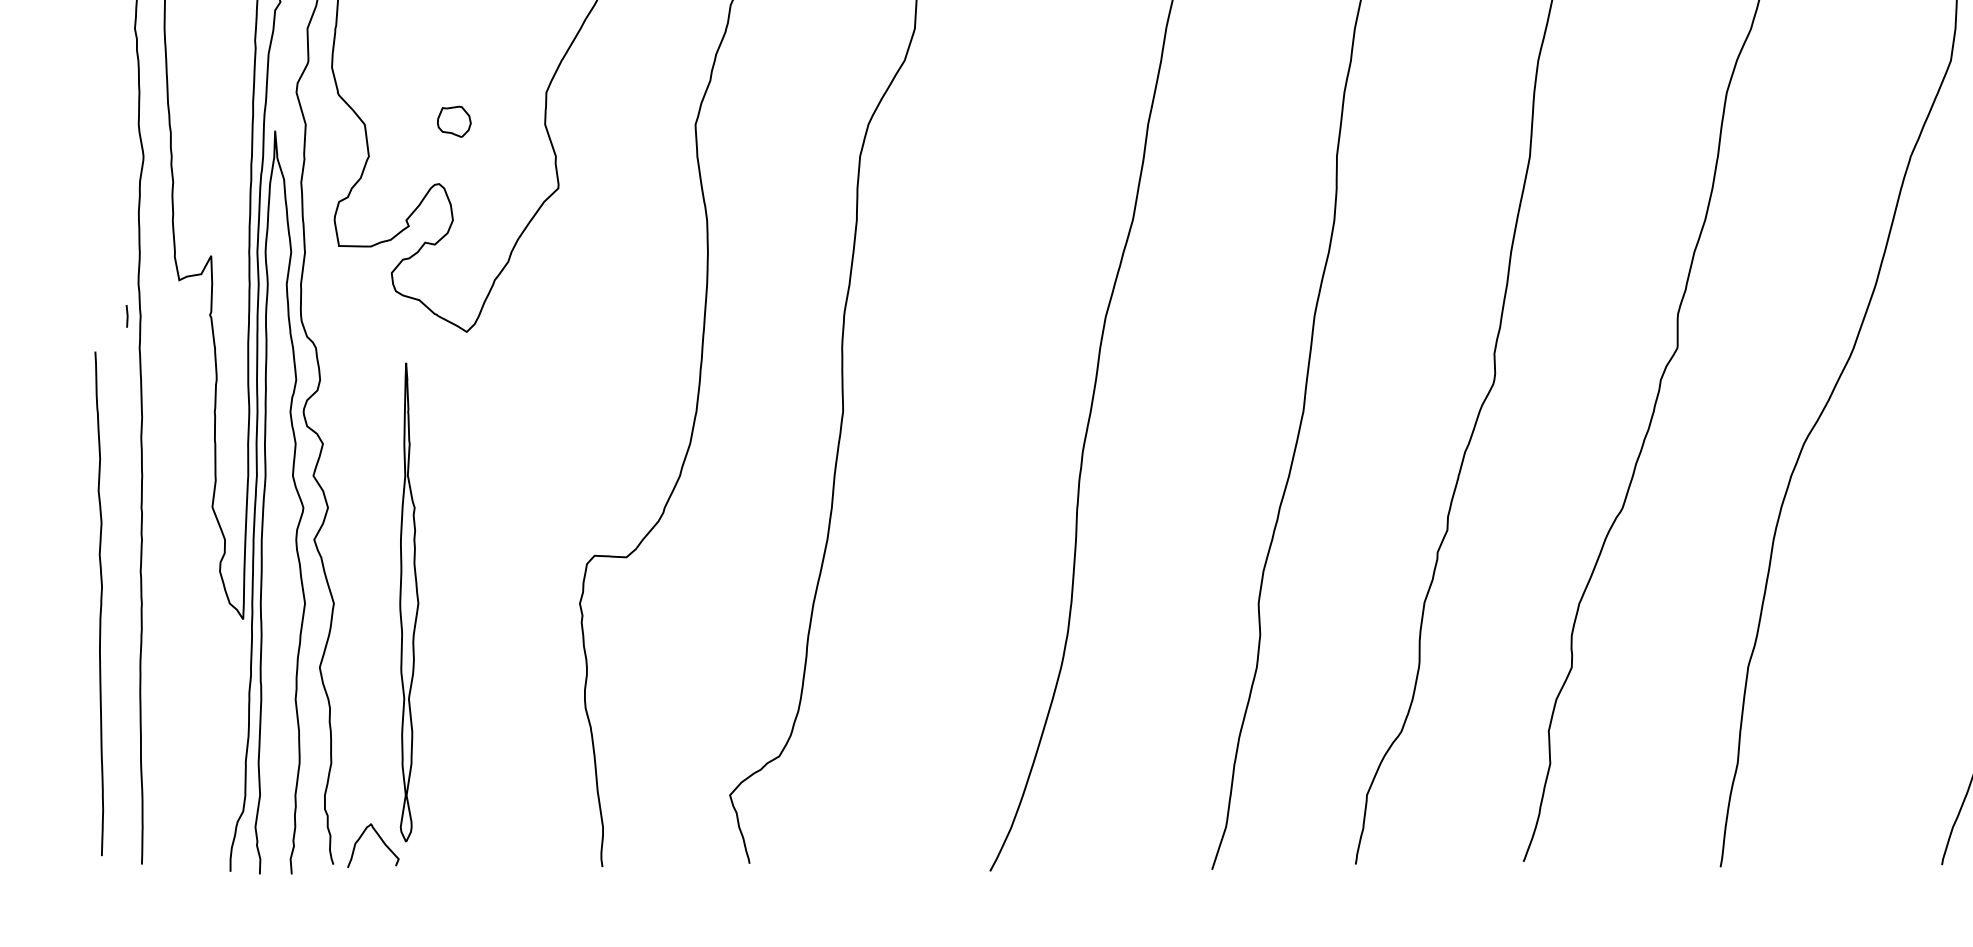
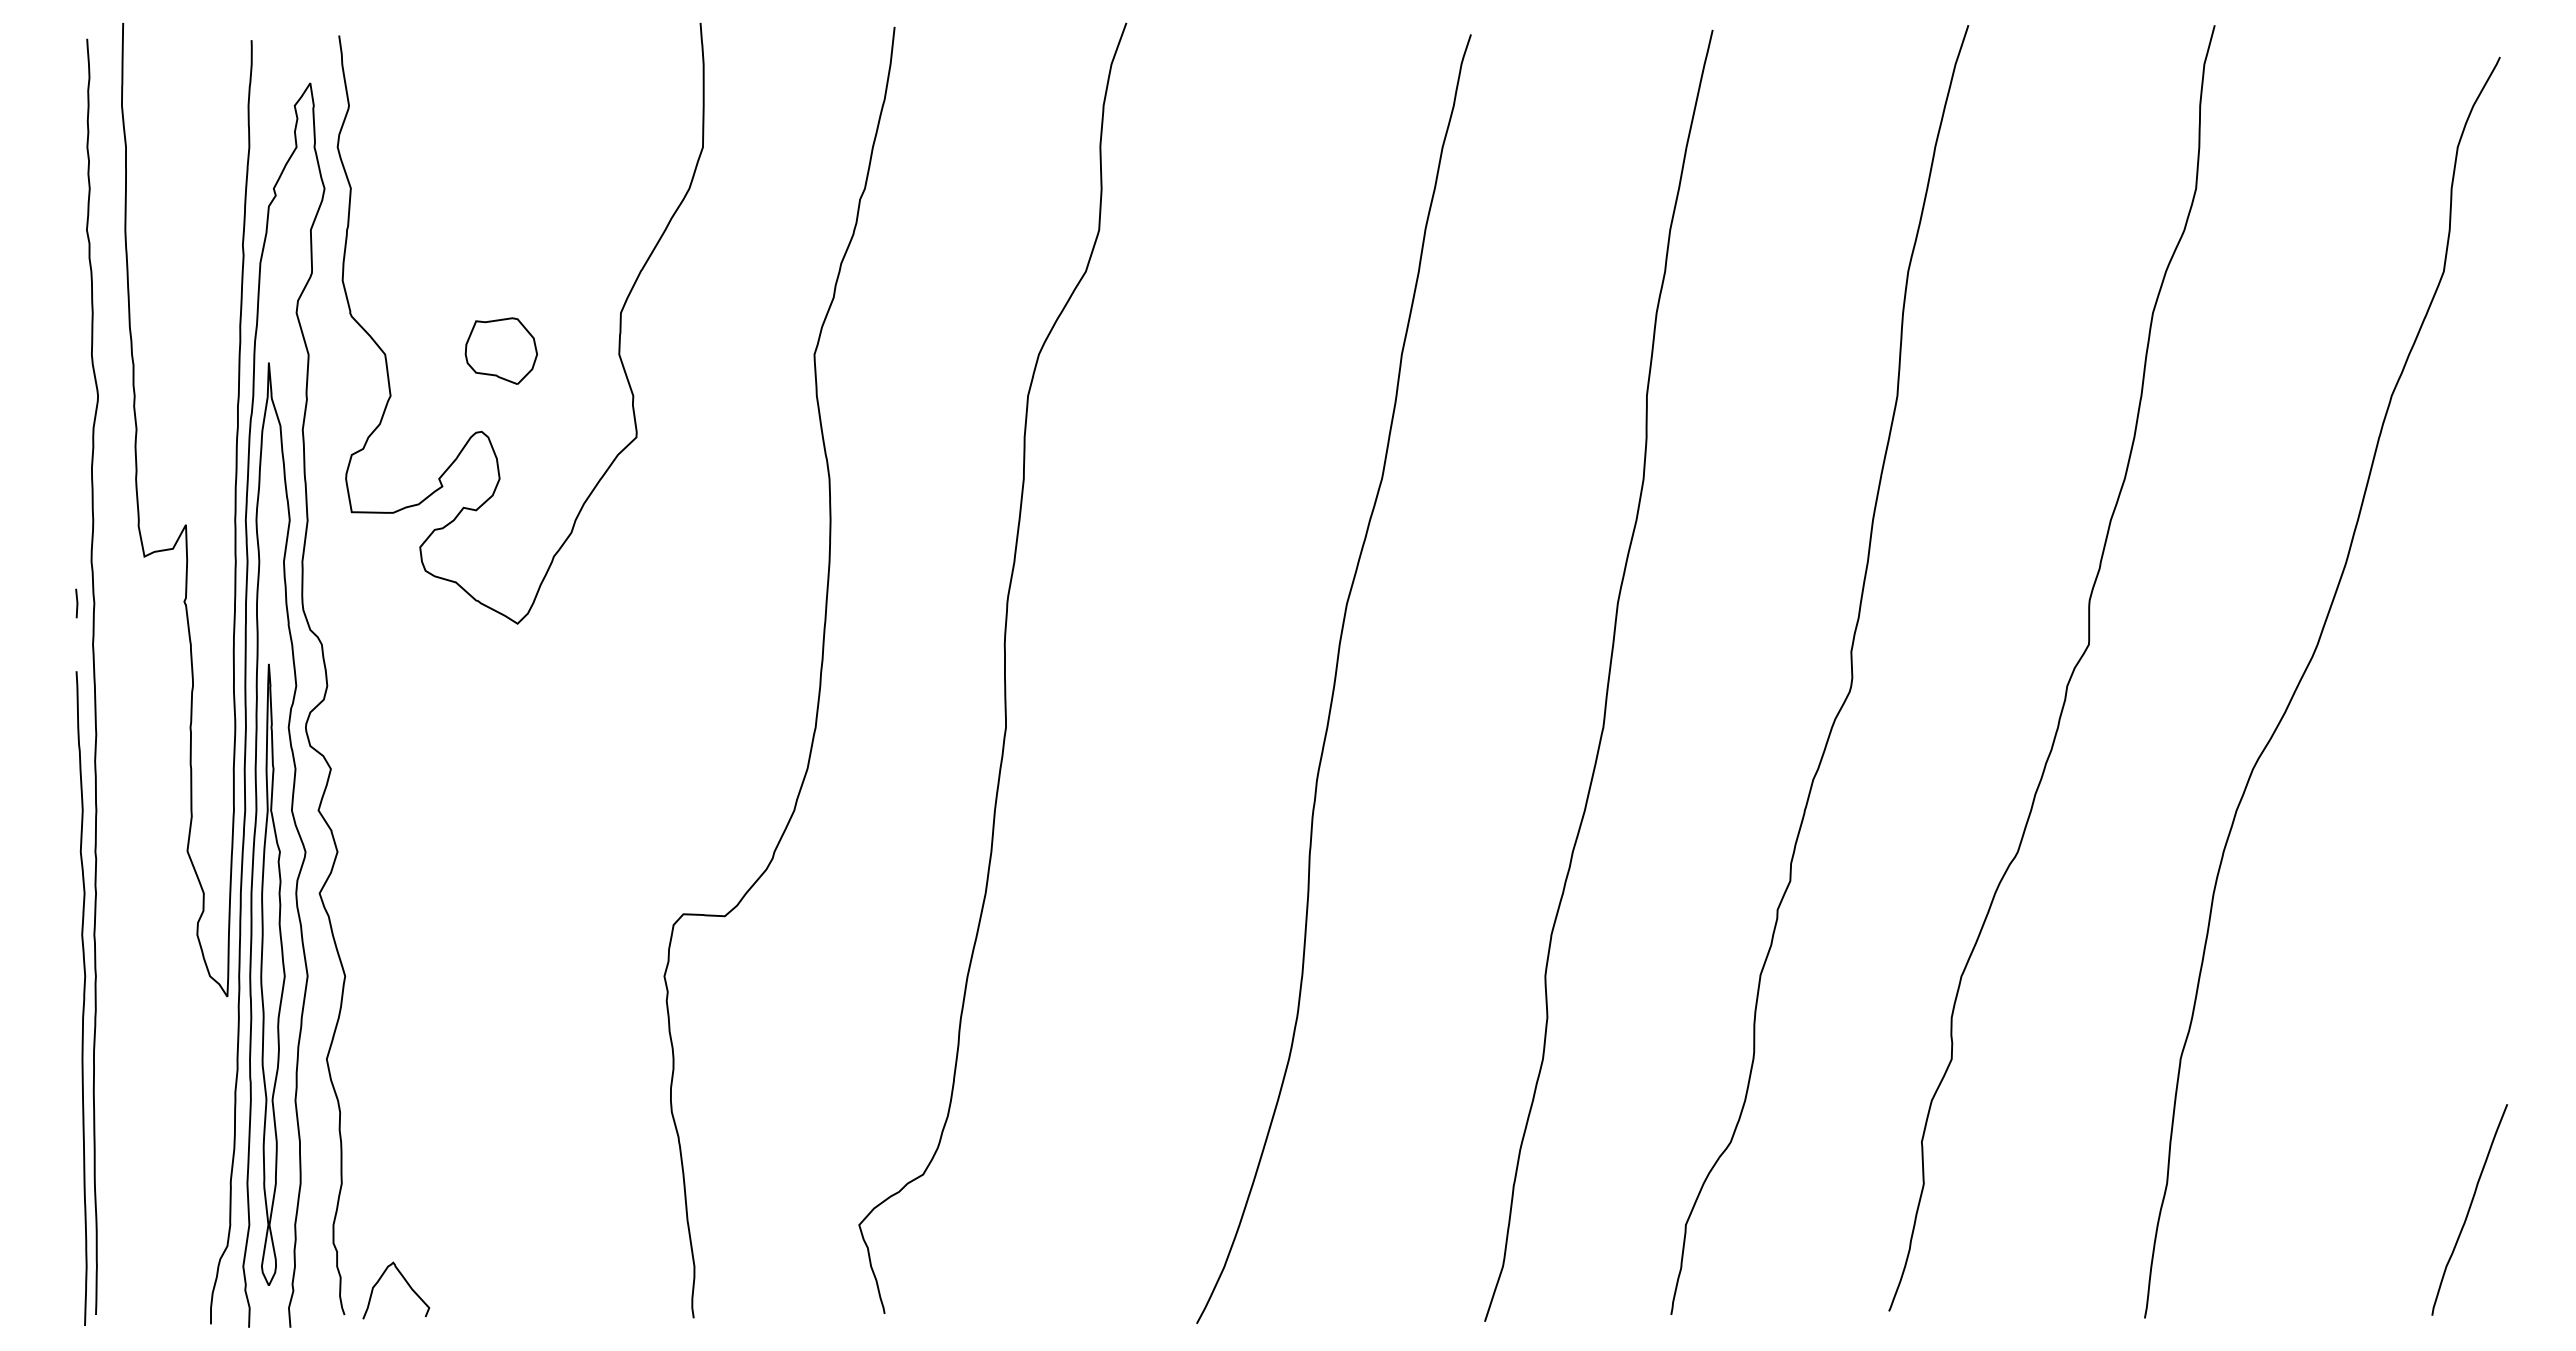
part: (454, 121) -> (501, 350), size x1.67
part: (408, 602) -> (272, 974), moved
curve: (100, 603) -> (83, 998), moved

